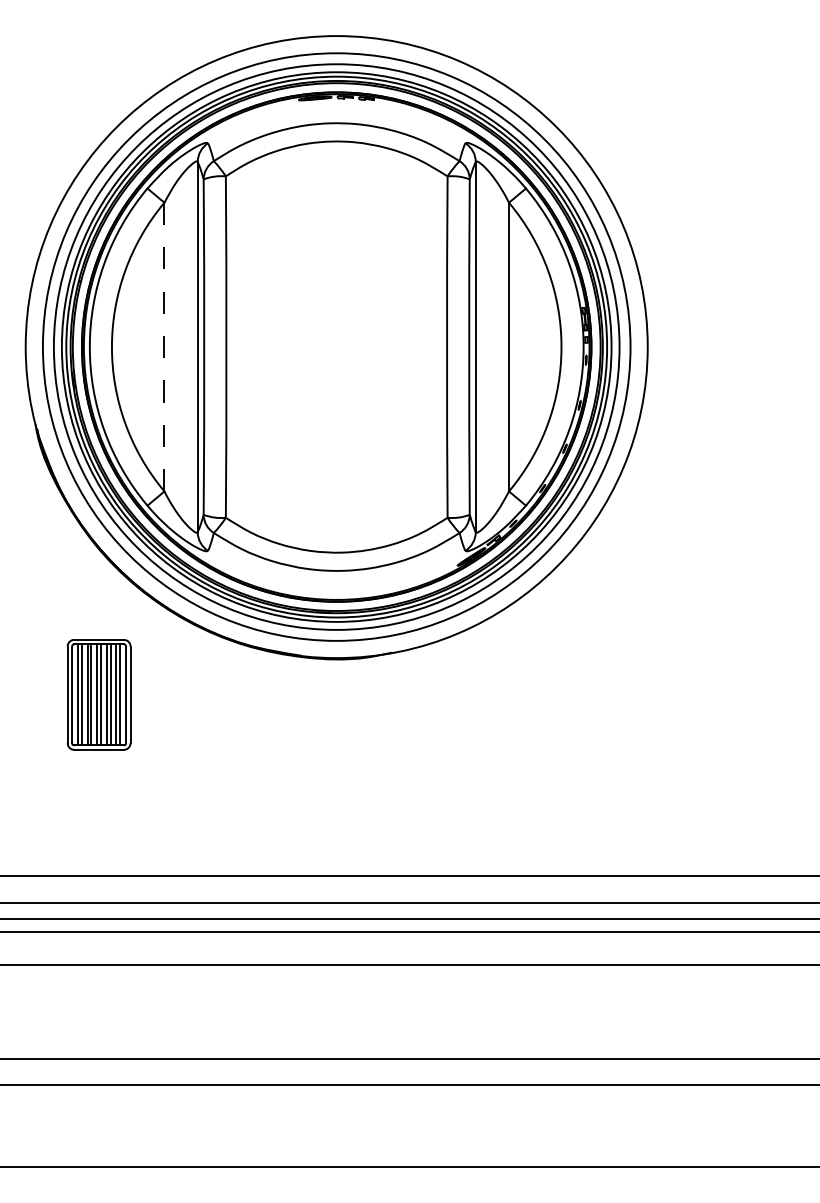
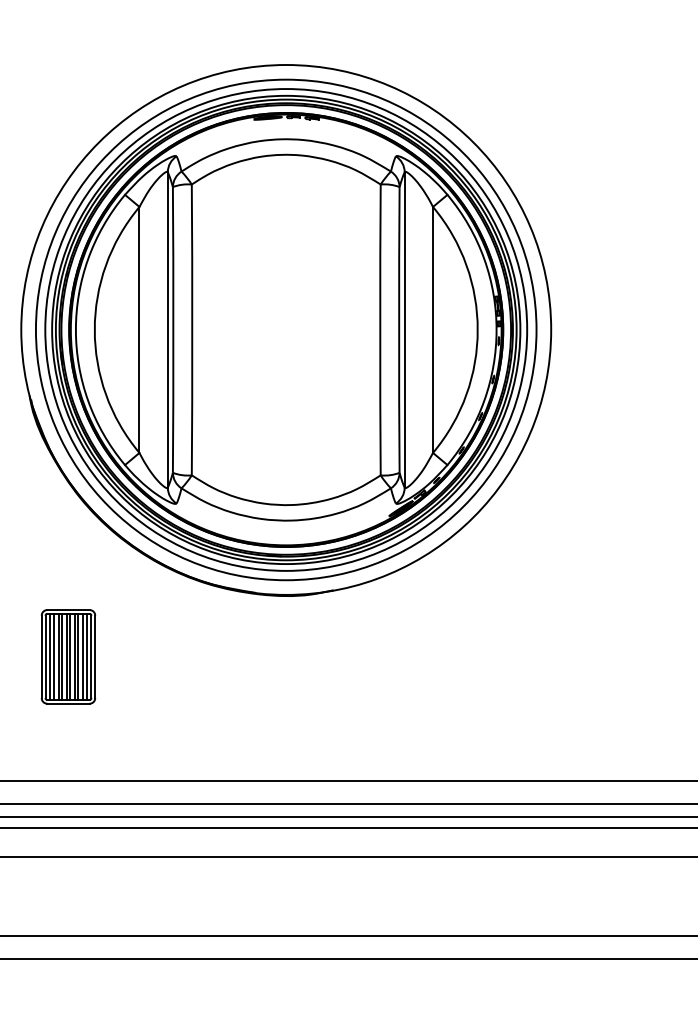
line: (164, 346) -> (139, 329), dashed -> solid
part: (98, 694) -> (67, 656), moved

